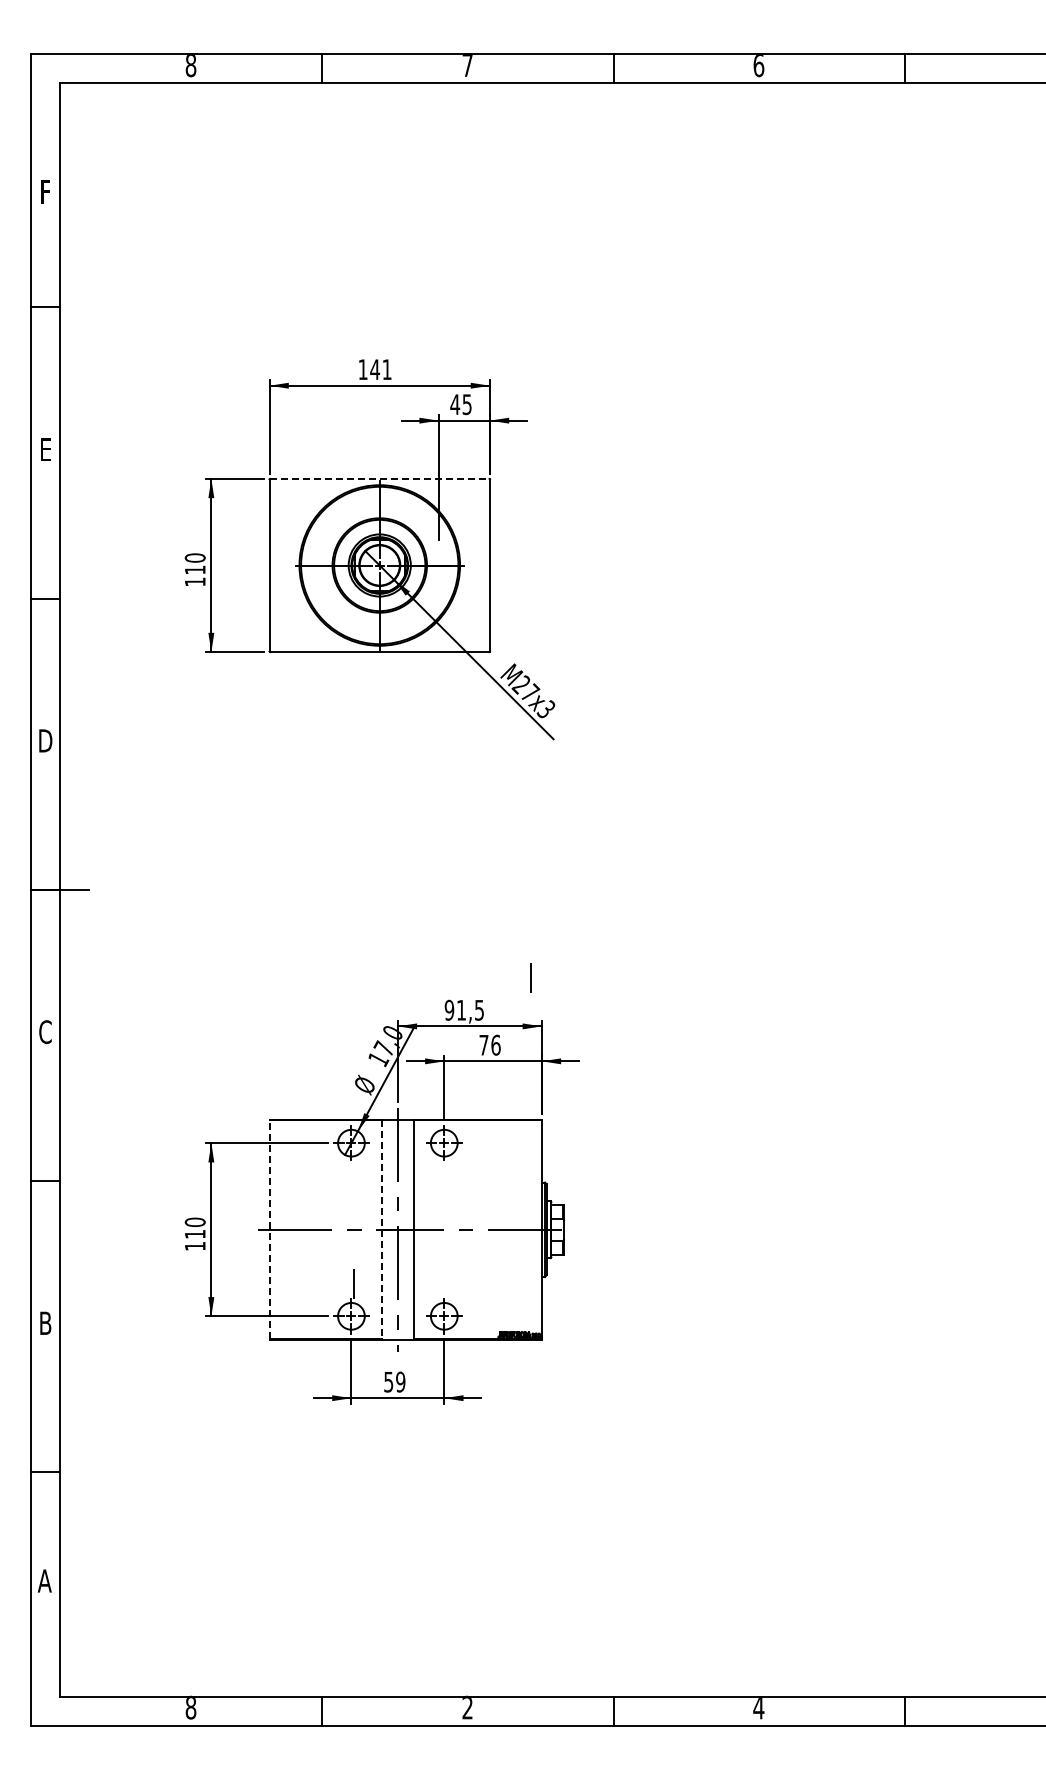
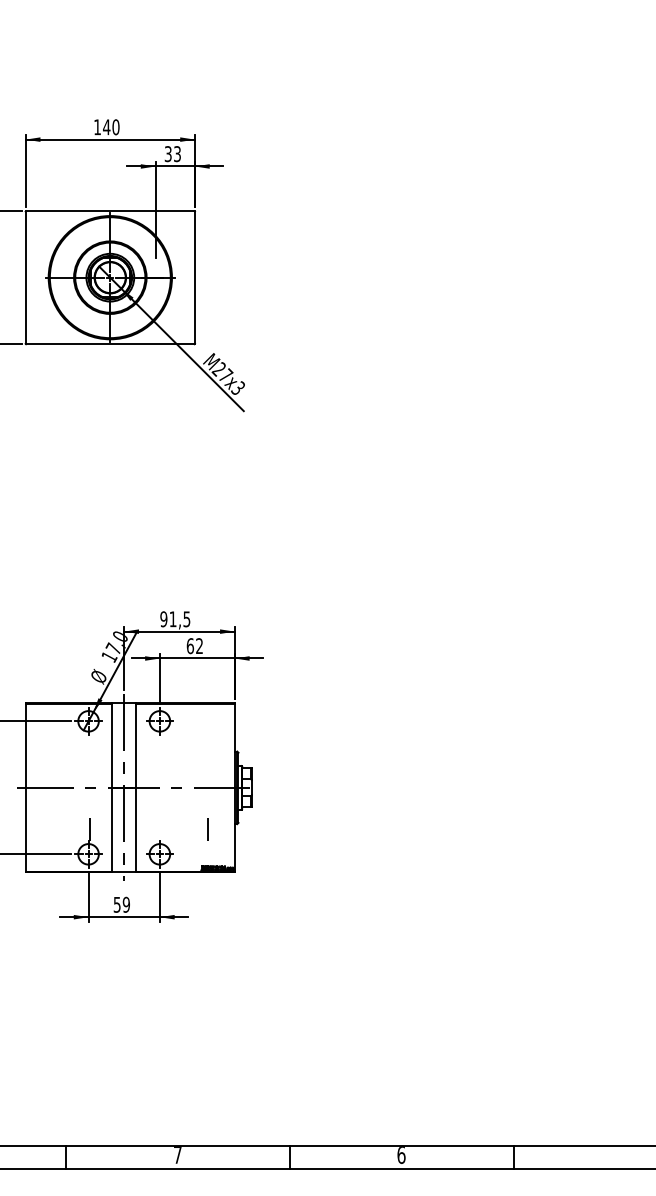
text: (386, 369) -> (115, 127), 141 -> 140
text: (460, 404) -> (172, 154), 45 -> 33
line: (379, 478) -> (110, 210), dashed -> solid
line: (530, 977) -> (207, 829), moved
text: (489, 1044) -> (194, 645), 76 -> 62
line: (269, 1229) -> (25, 787), dashed -> solid
line: (382, 1229) -> (112, 787), dashed -> solid
text: (467, 1707) -> (177, 1154), 2 -> 7
text: (758, 1707) -> (401, 1154), 4 -> 6

